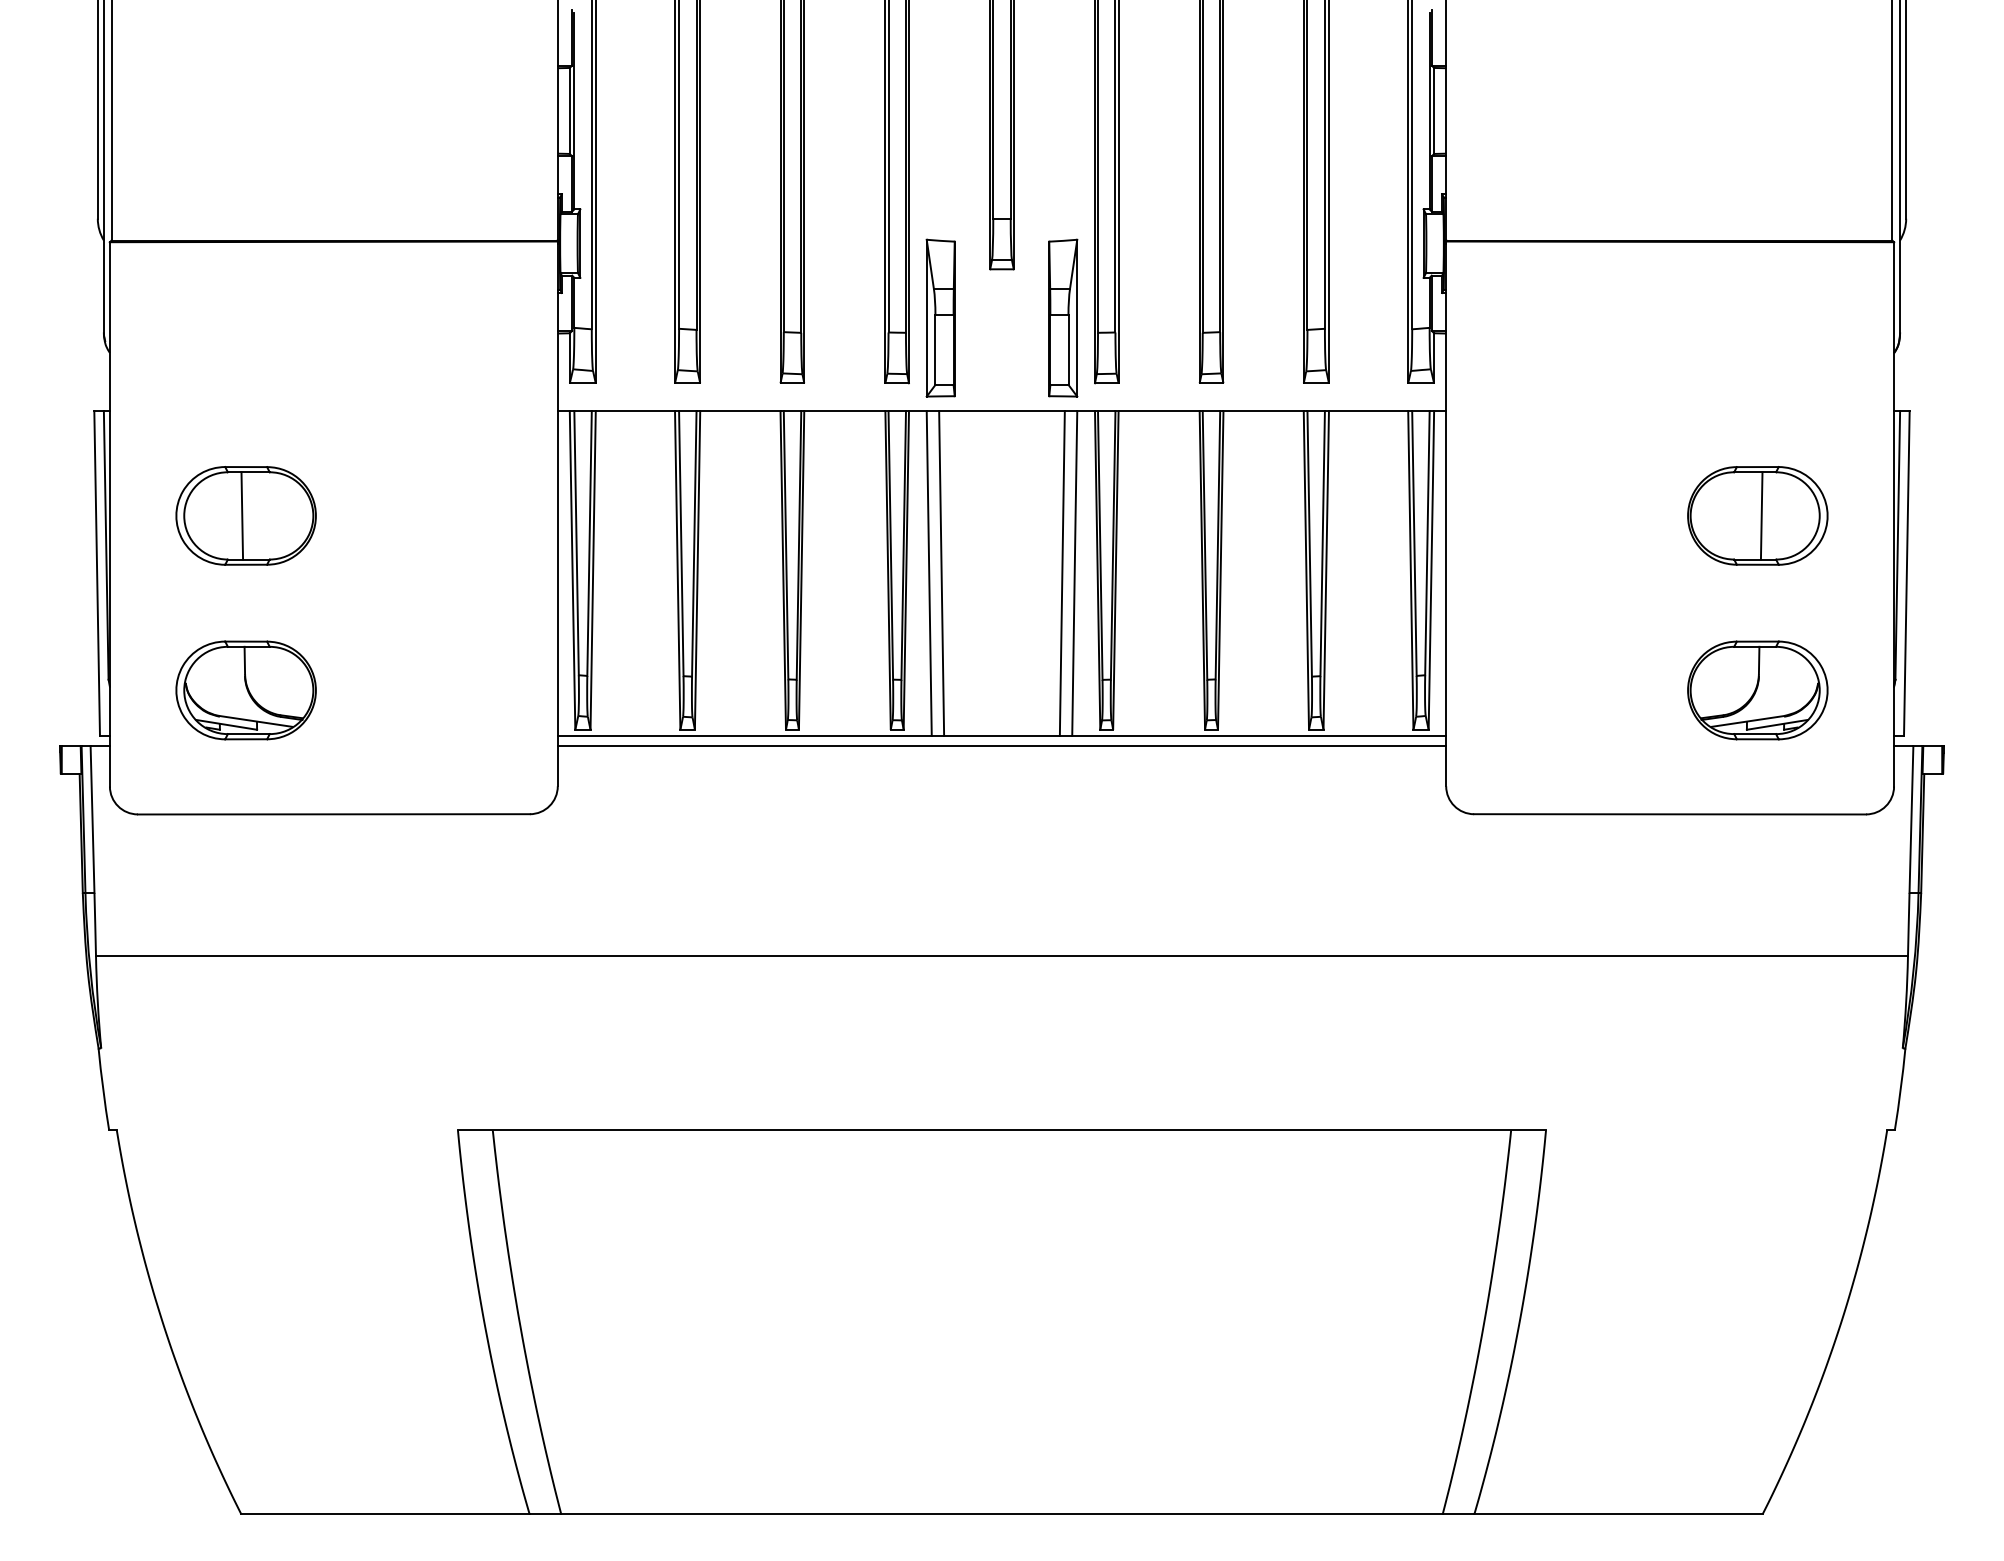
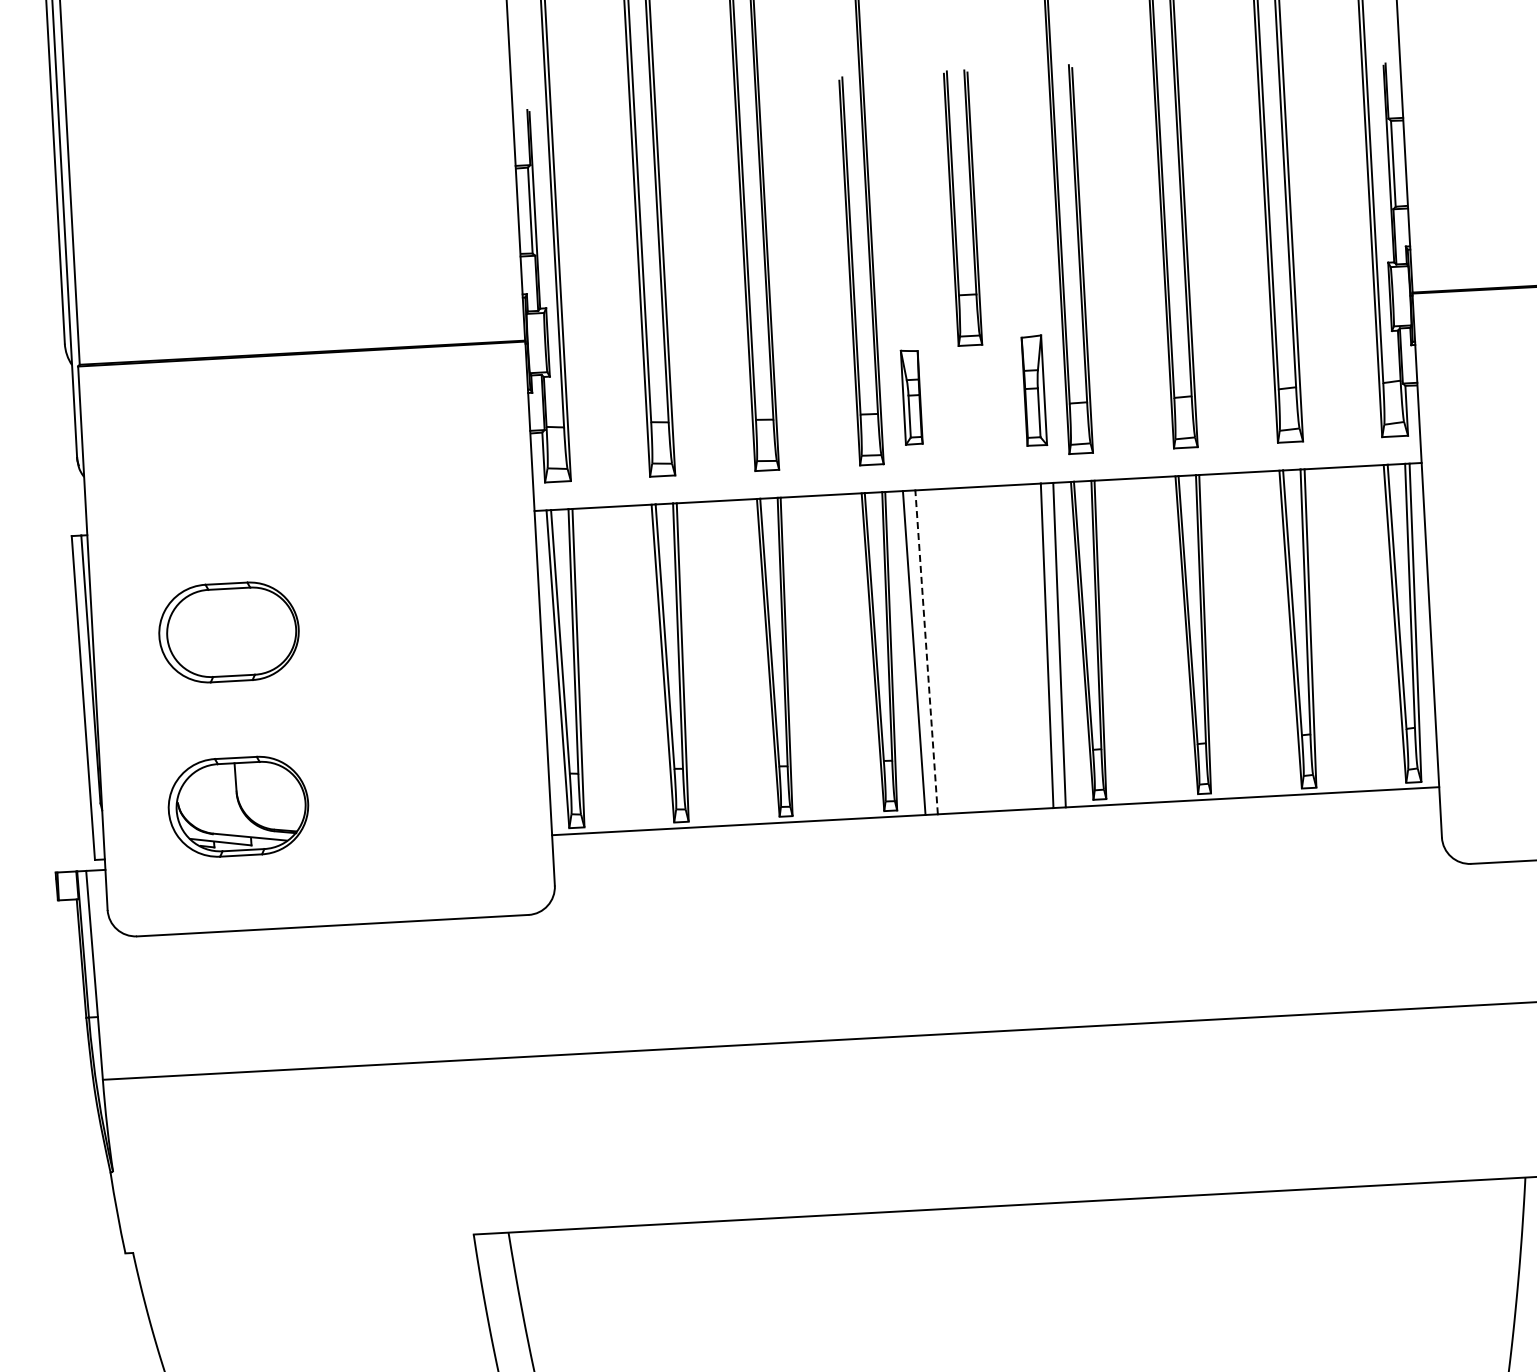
part: (940, 317) -> (911, 396), size x0.6
part: (1063, 317) -> (1034, 390), size x0.7
line: (242, 515) -> (225, 632), removed
line: (941, 573) -> (926, 652), solid -> dashed
line: (1001, 746) -> (995, 821), removed

